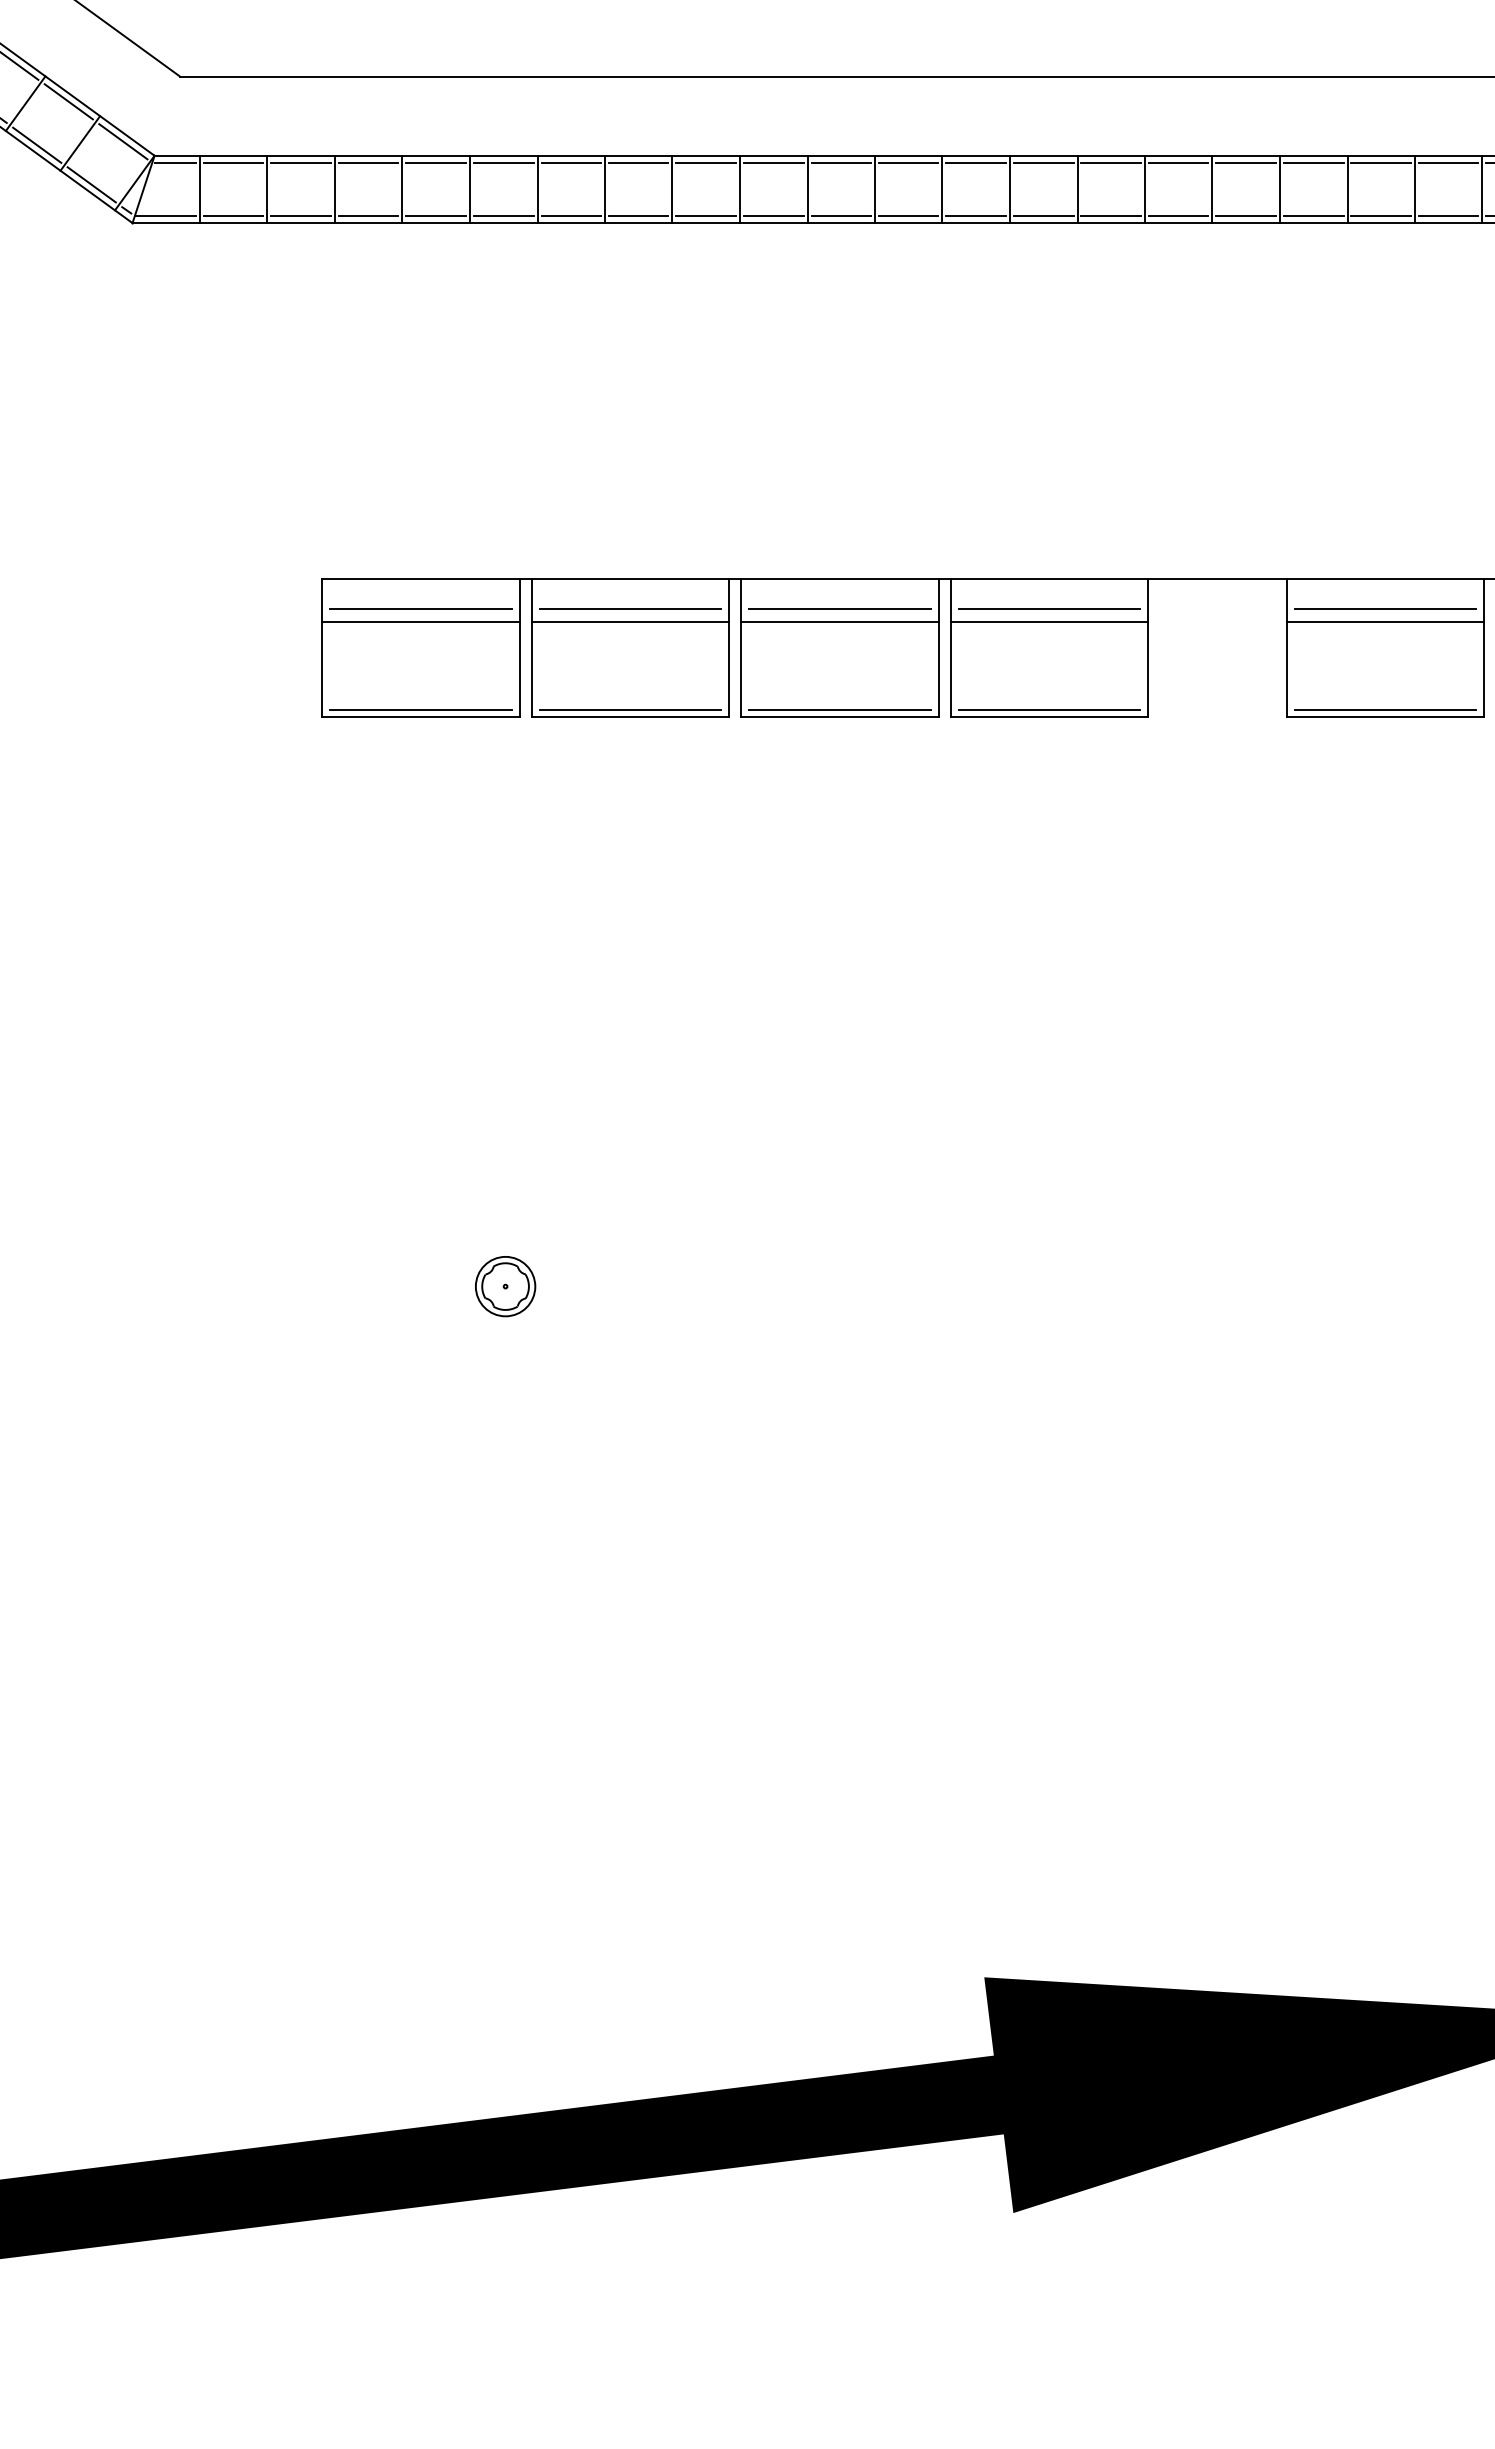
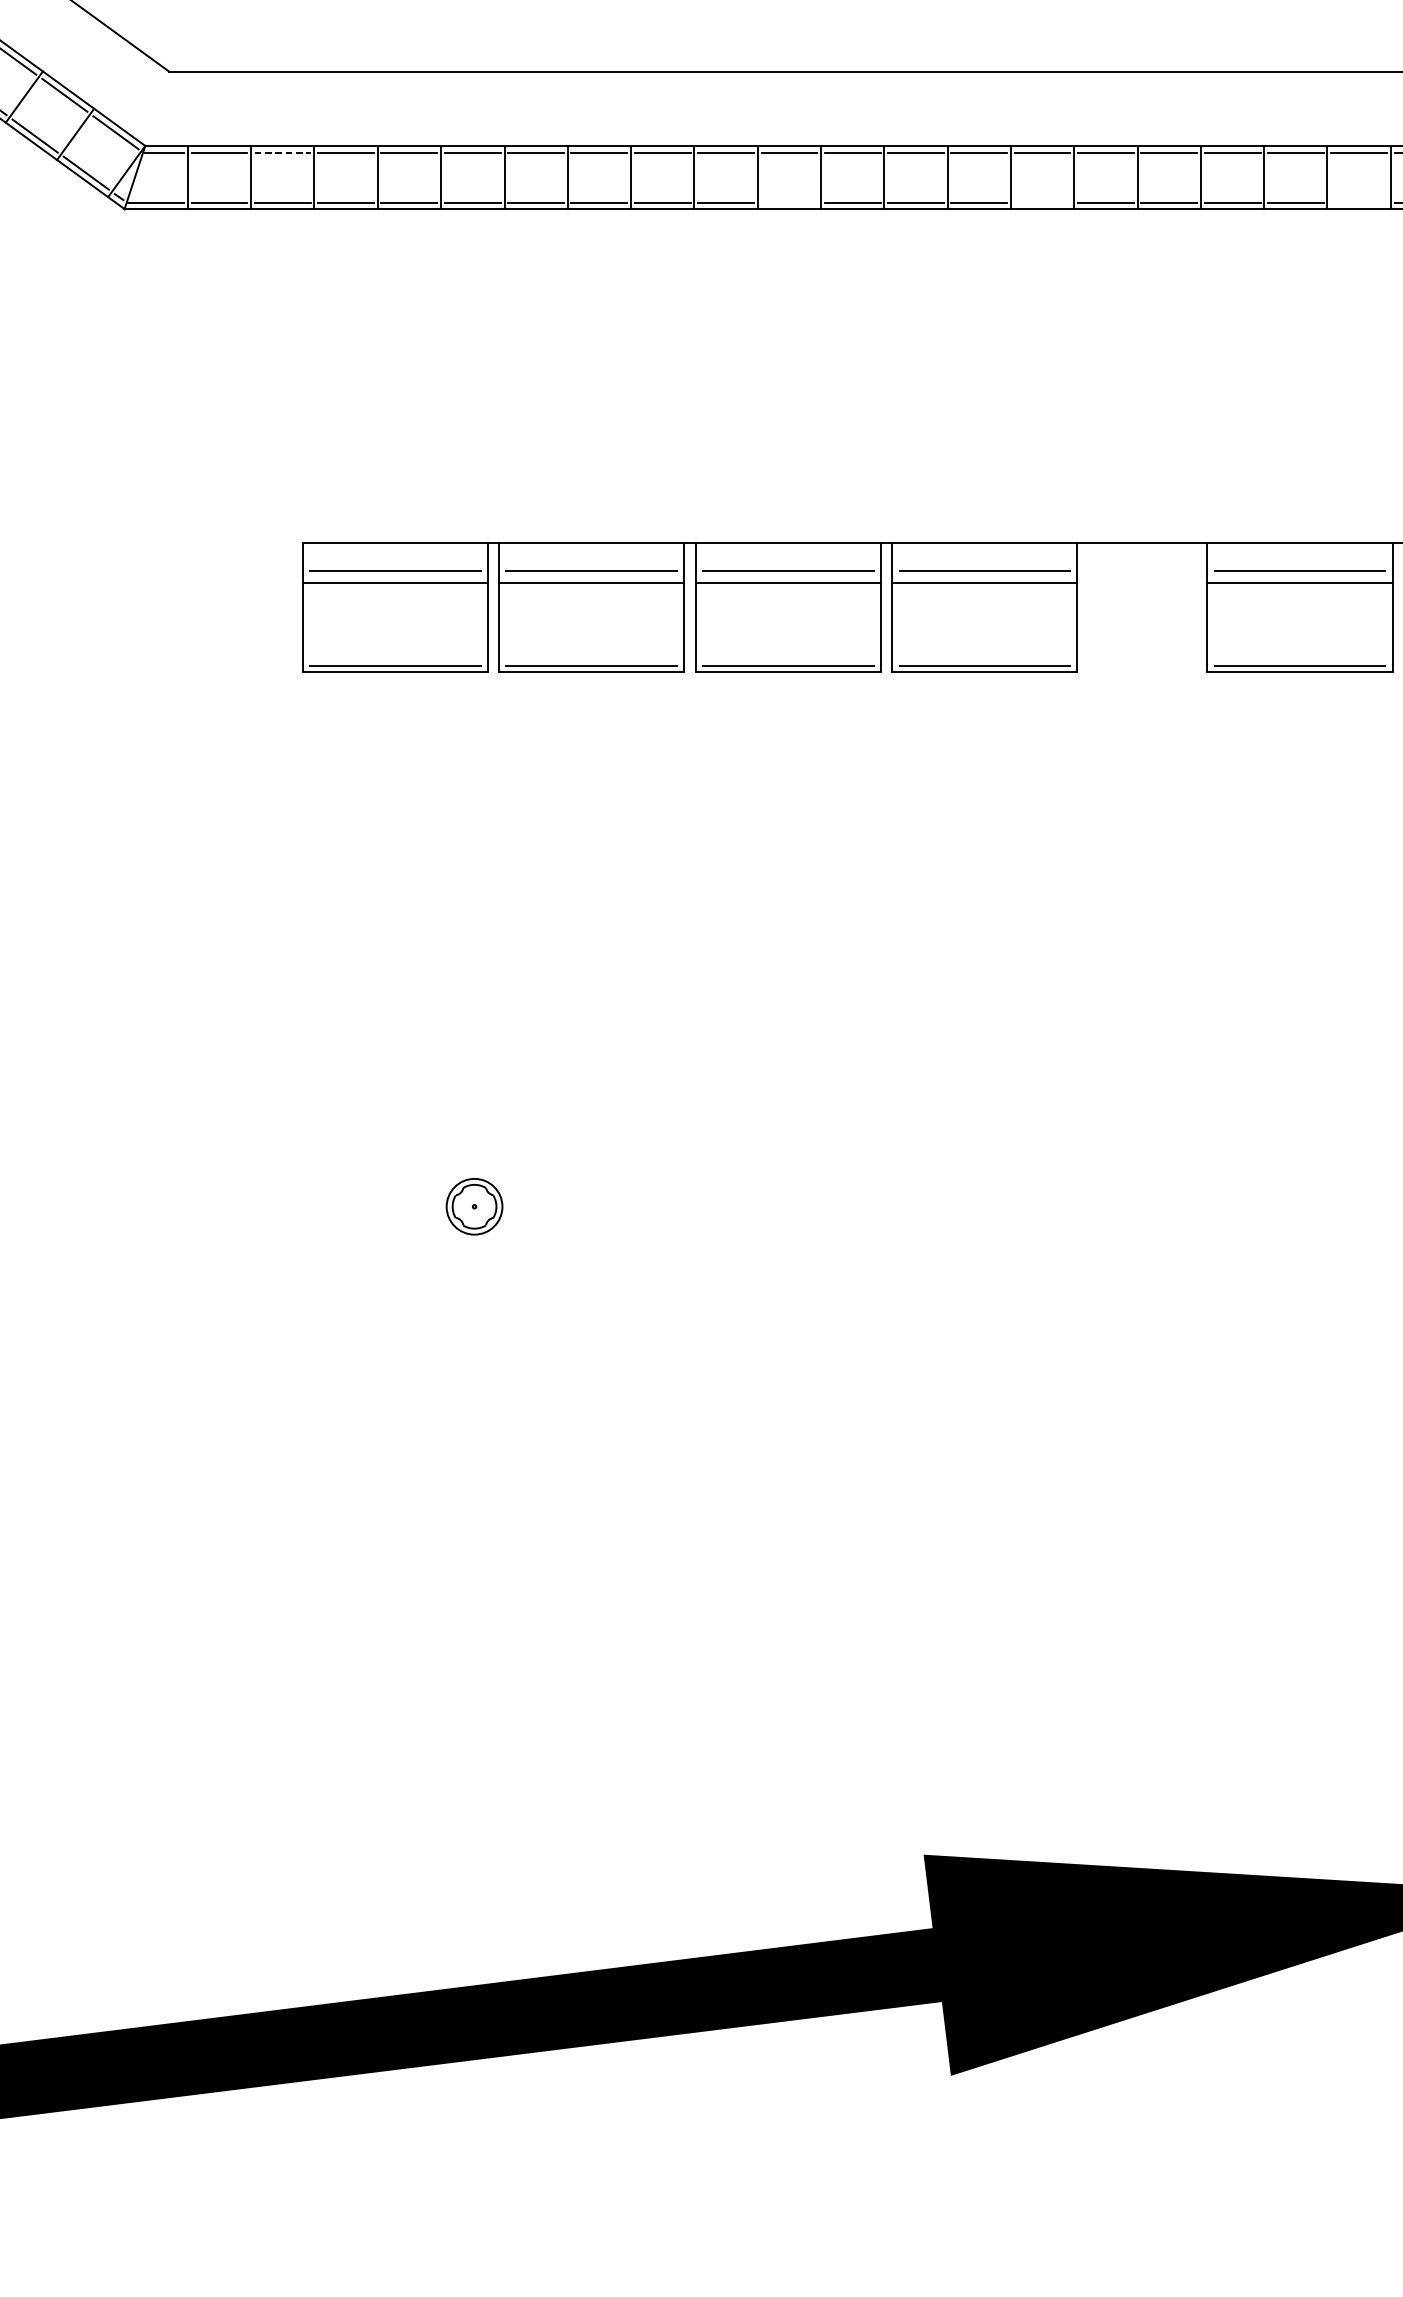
line: (301, 162) -> (283, 152), solid -> dashed
line: (840, 216) -> (788, 202), removed
line: (1110, 216) -> (1042, 202), removed
line: (1448, 216) -> (1359, 202), removed

